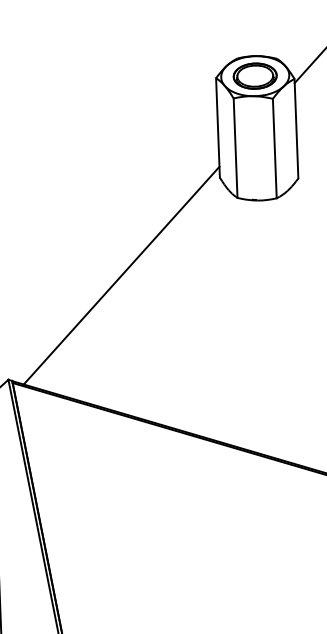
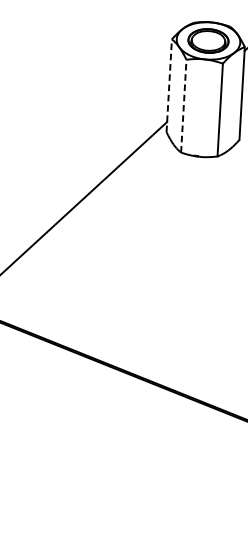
line: (217, 127) -> (168, 85), solid -> dashed
line: (235, 148) -> (183, 106), solid -> dashed

